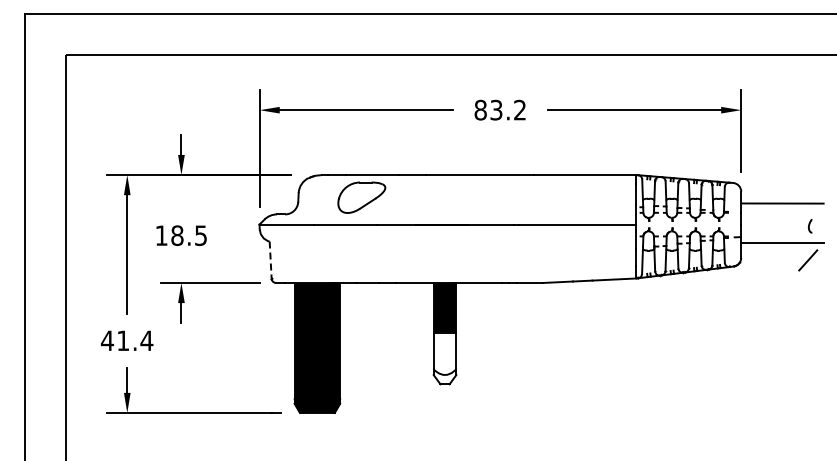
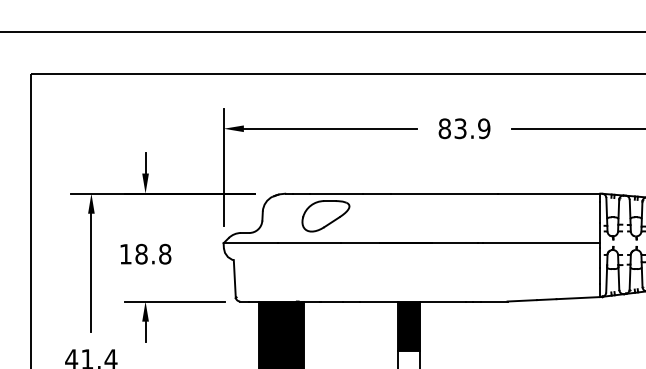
text: (519, 110) -> (483, 129), 83.2 -> 83.9
text: (201, 235) -> (165, 254), 18.5 -> 18.8
line: (270, 260) -> (234, 279), dashed -> solid

